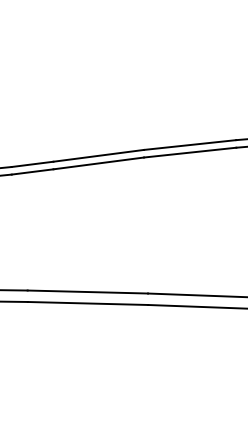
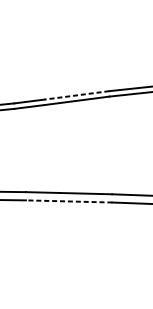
line: (98, 155) -> (76, 95), solid -> dashed
line: (87, 303) -> (68, 201), solid -> dashed

